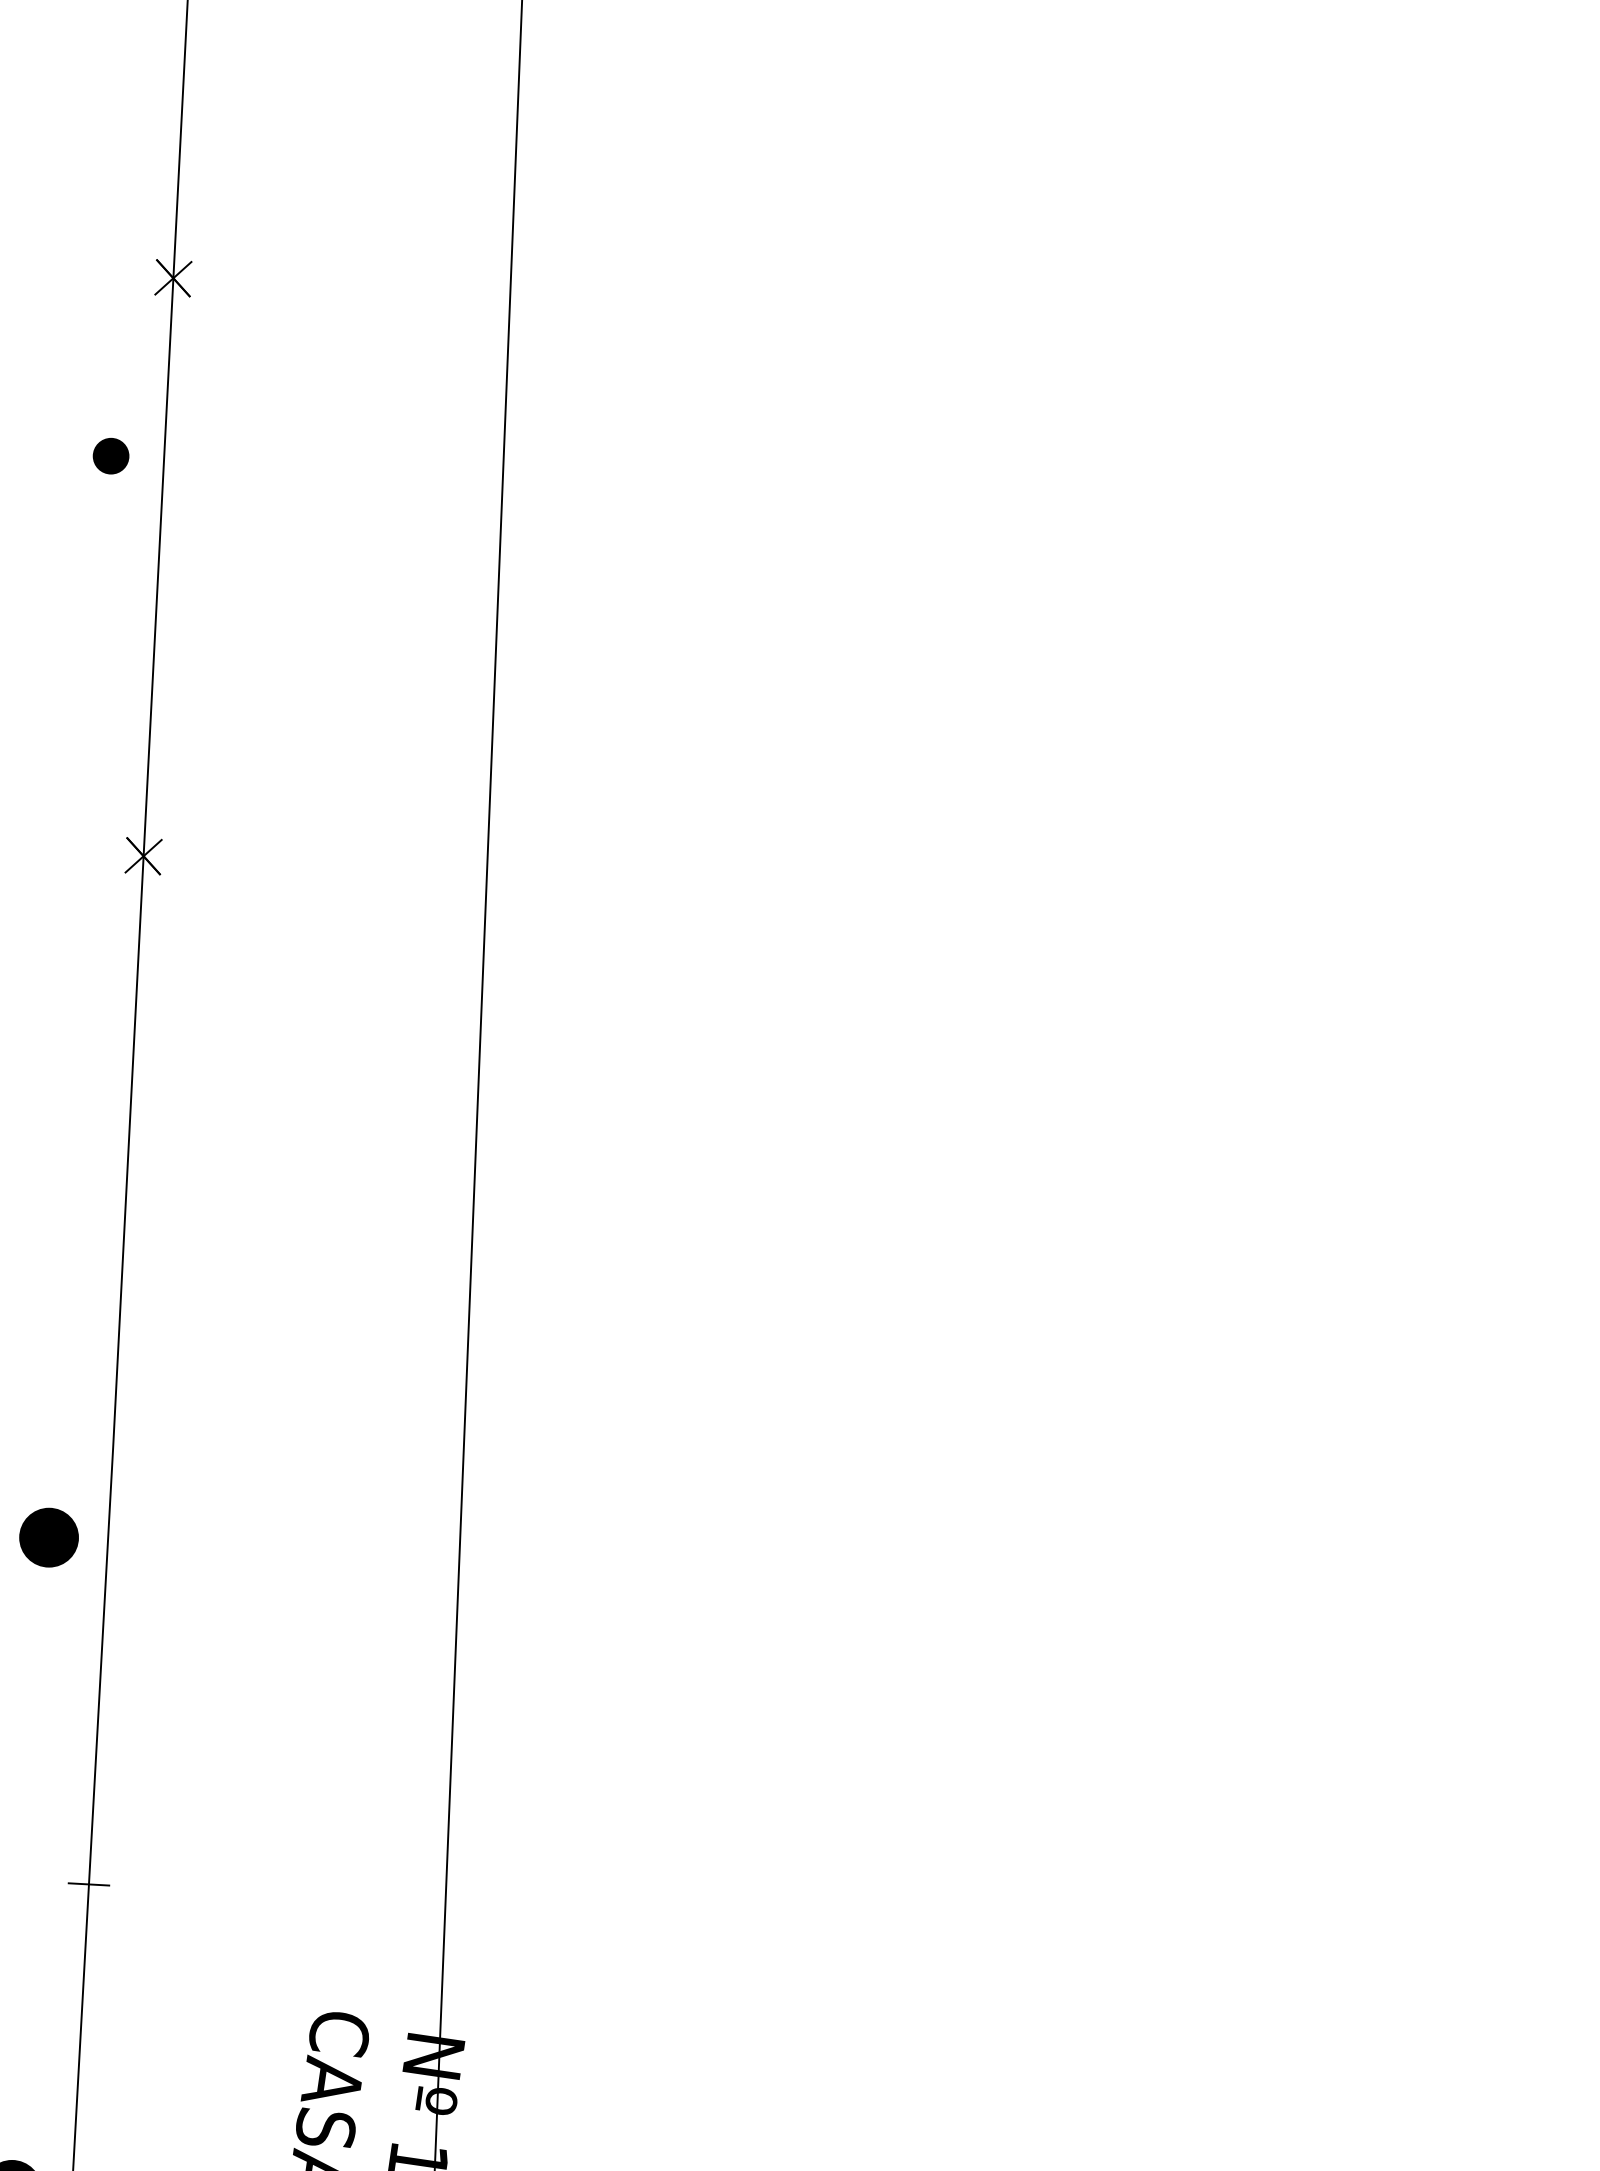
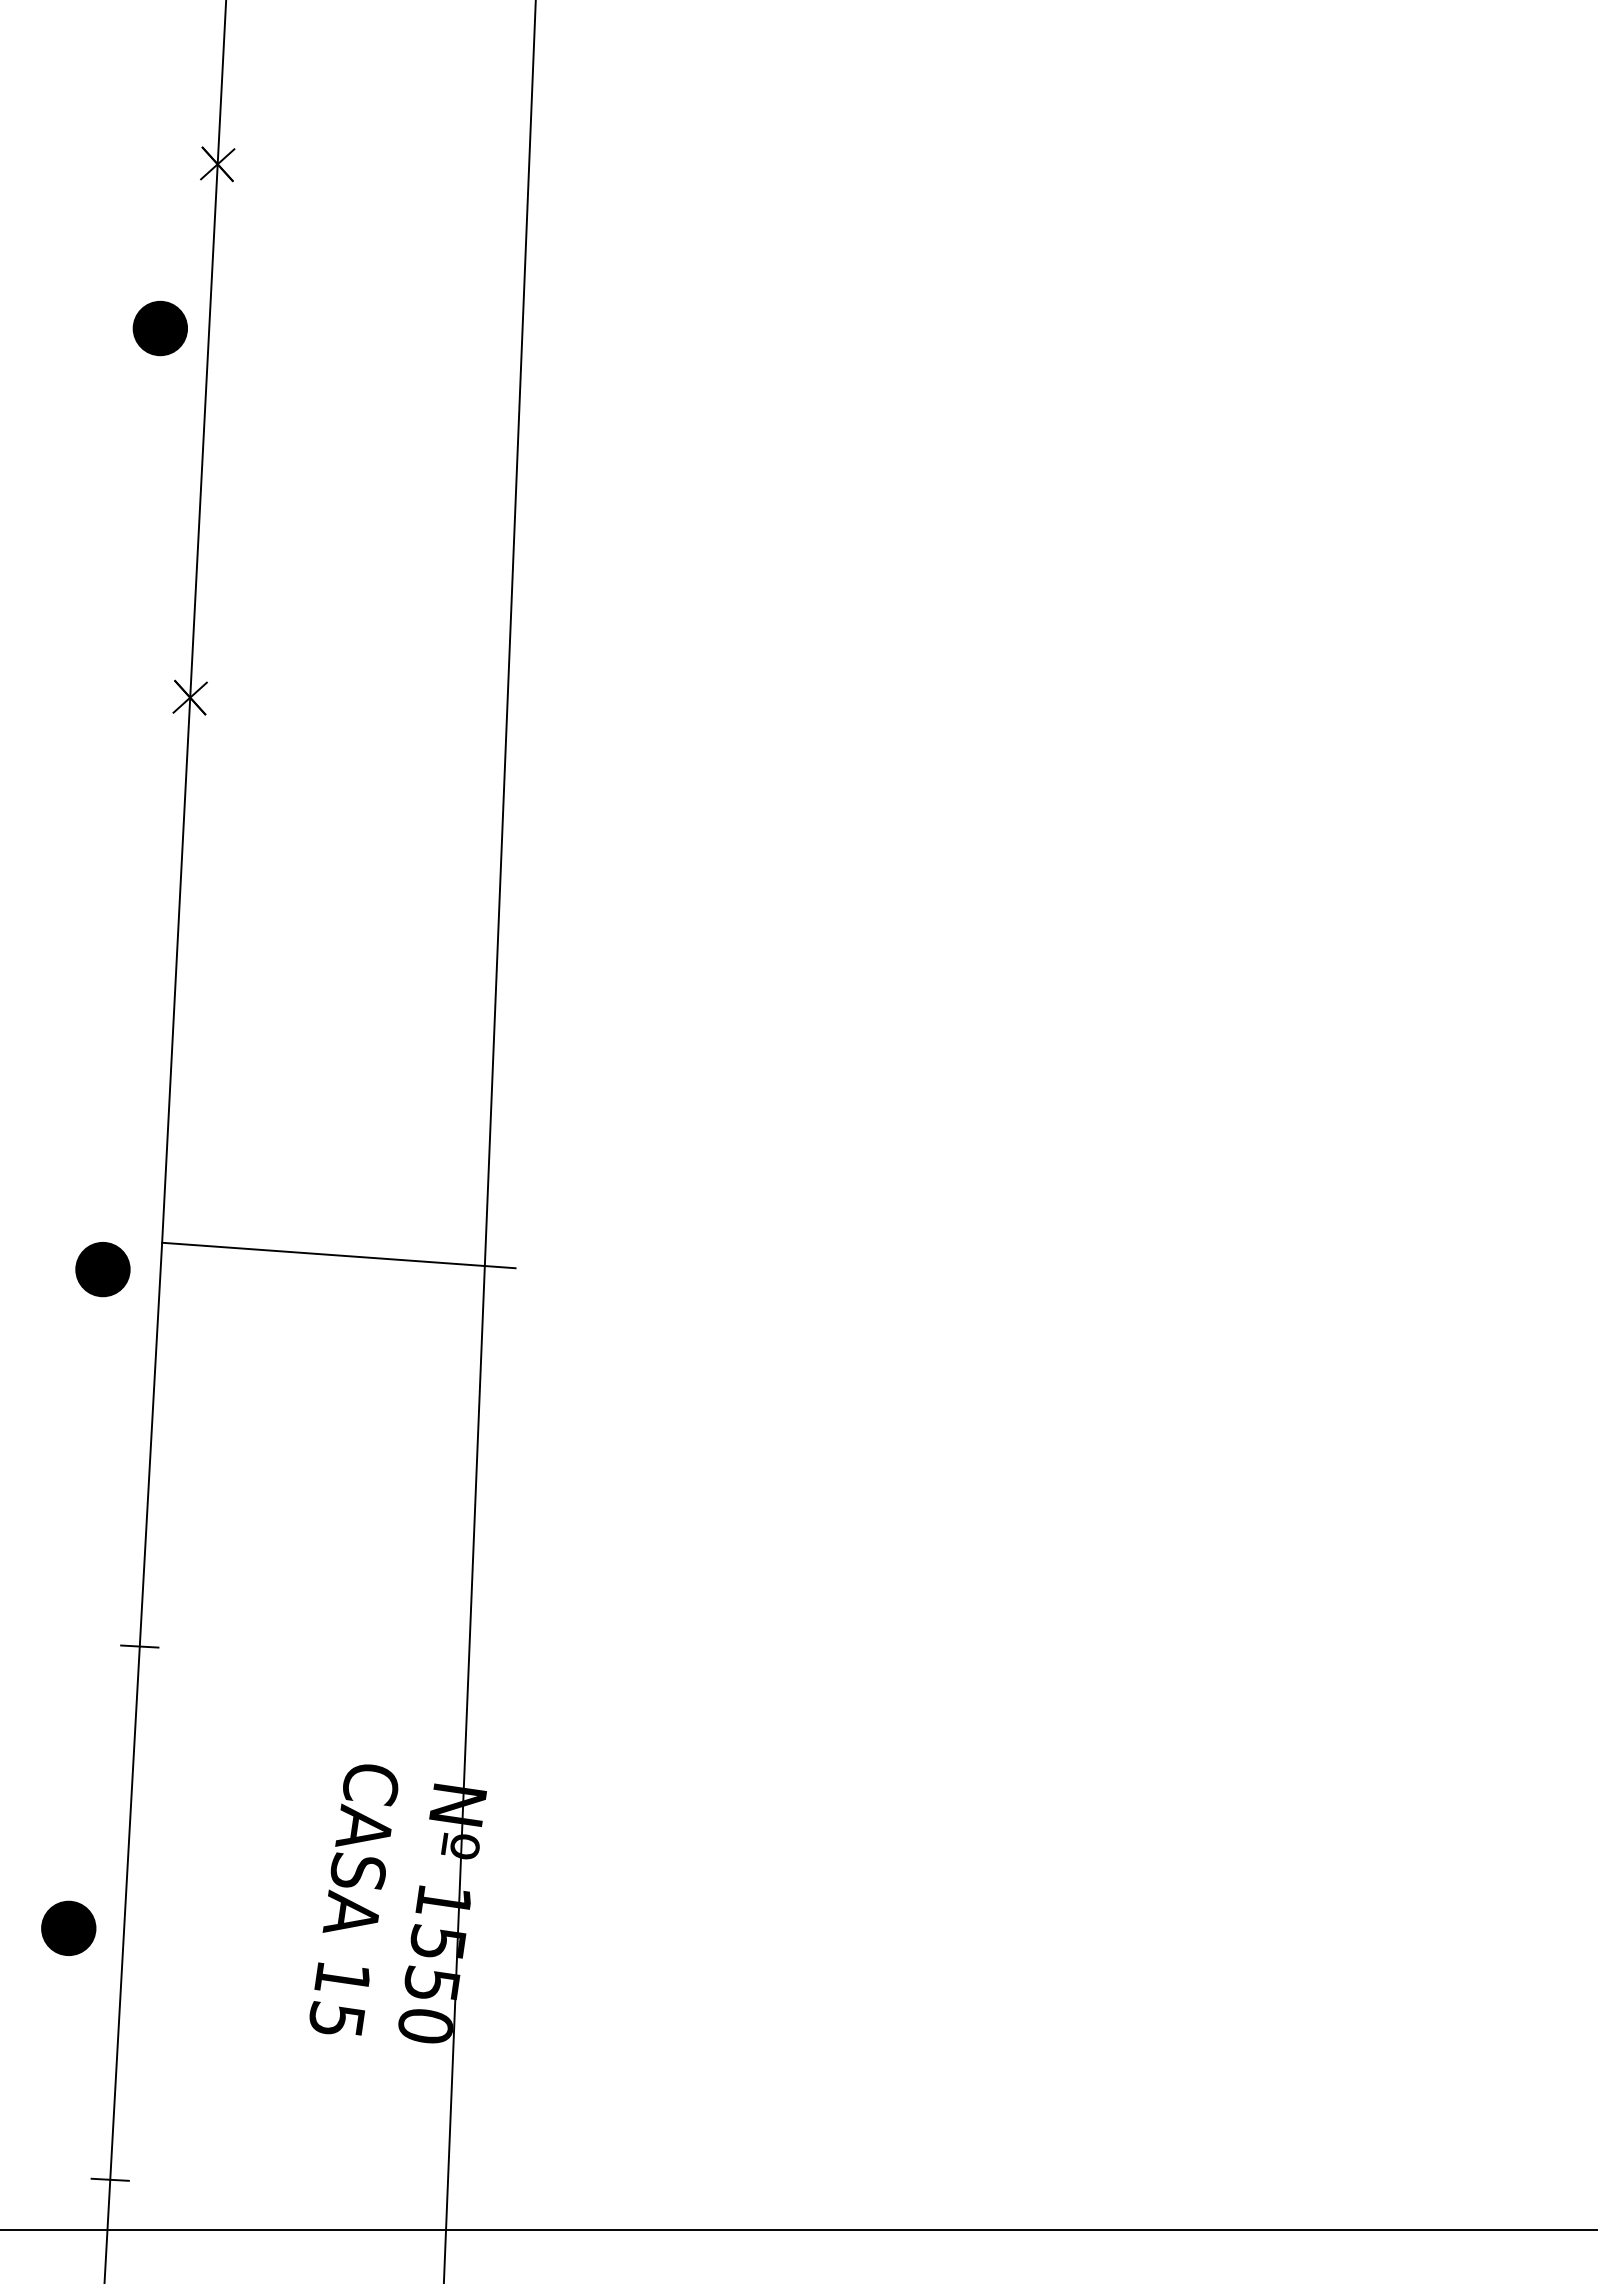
part: (110, 456) -> (159, 328), size x1.67
line: (304, 1460) -> (338, 1255), added
part: (48, 1537) -> (102, 1269), moved

